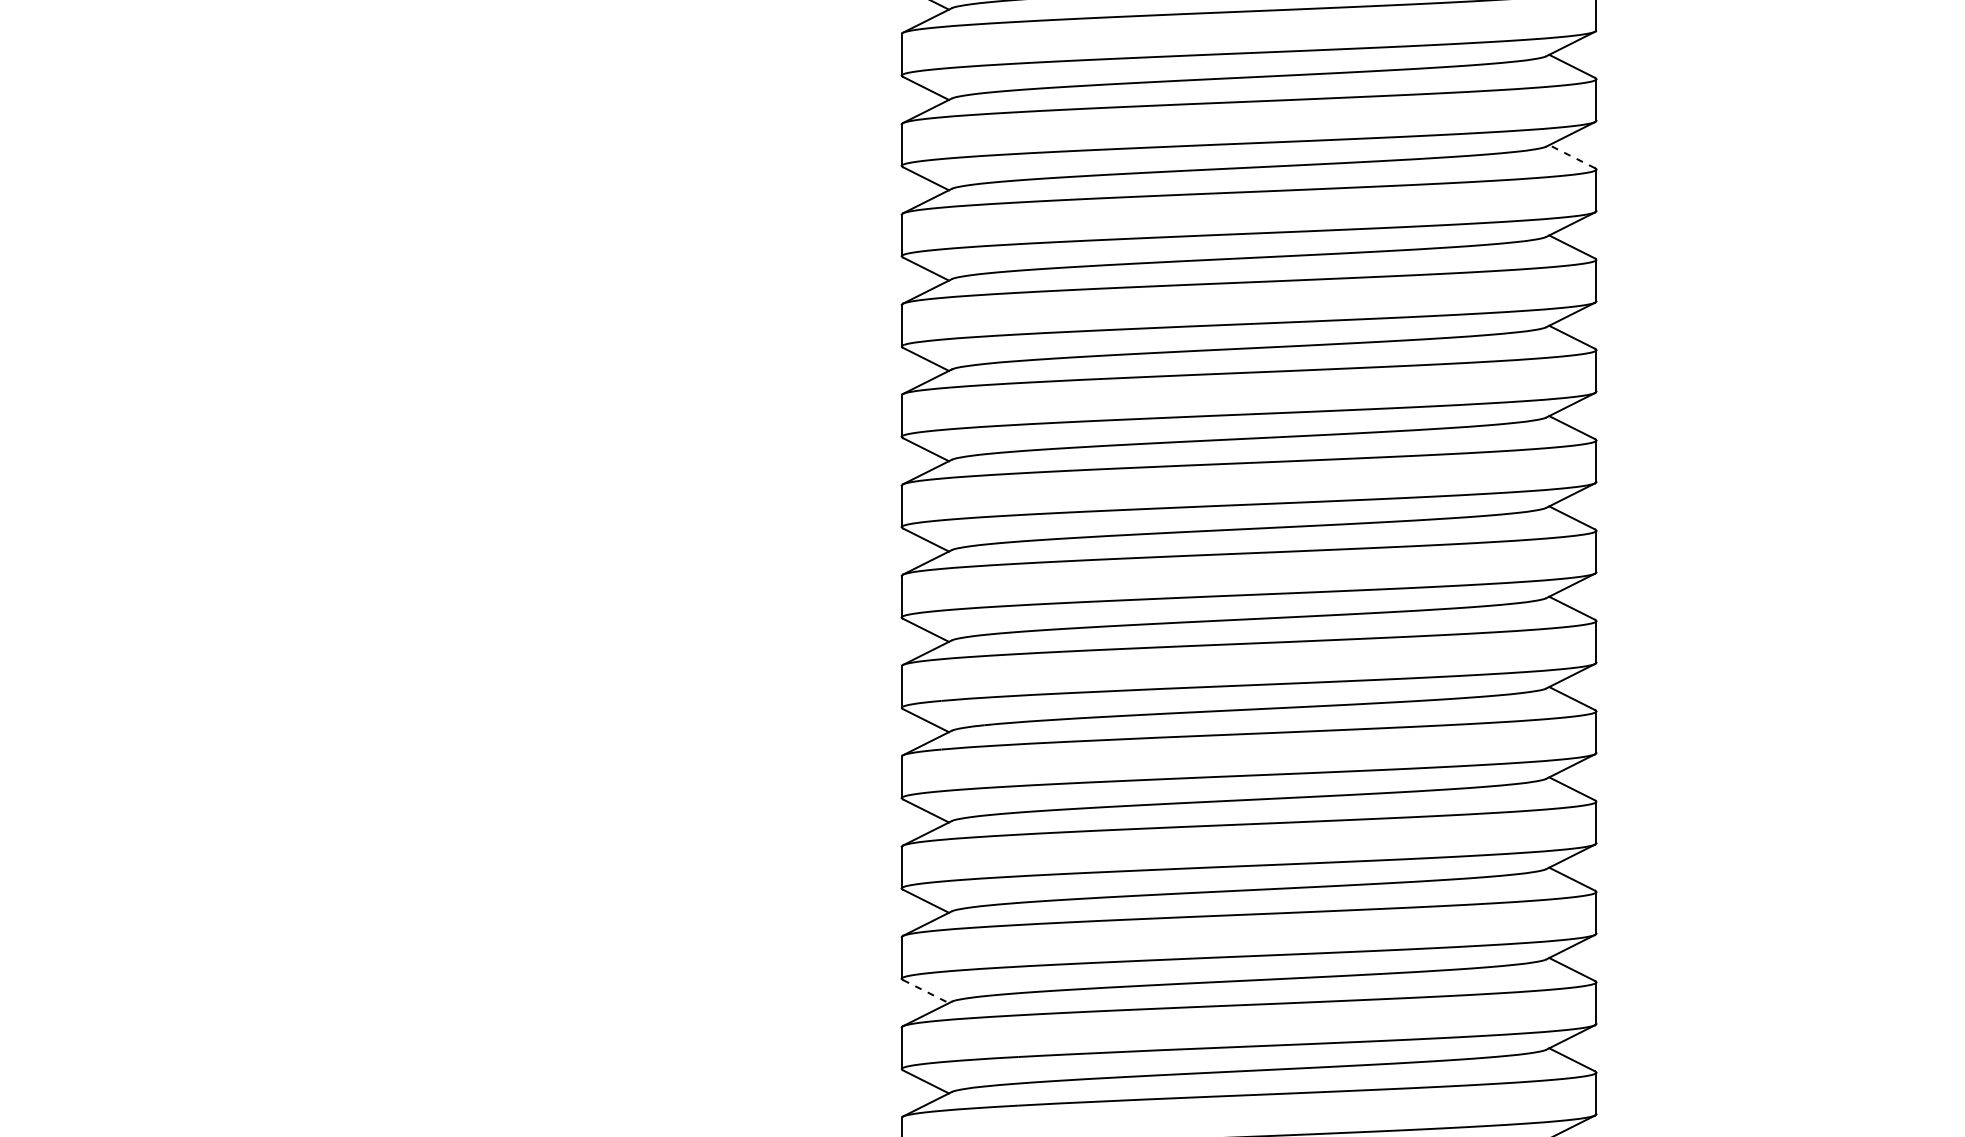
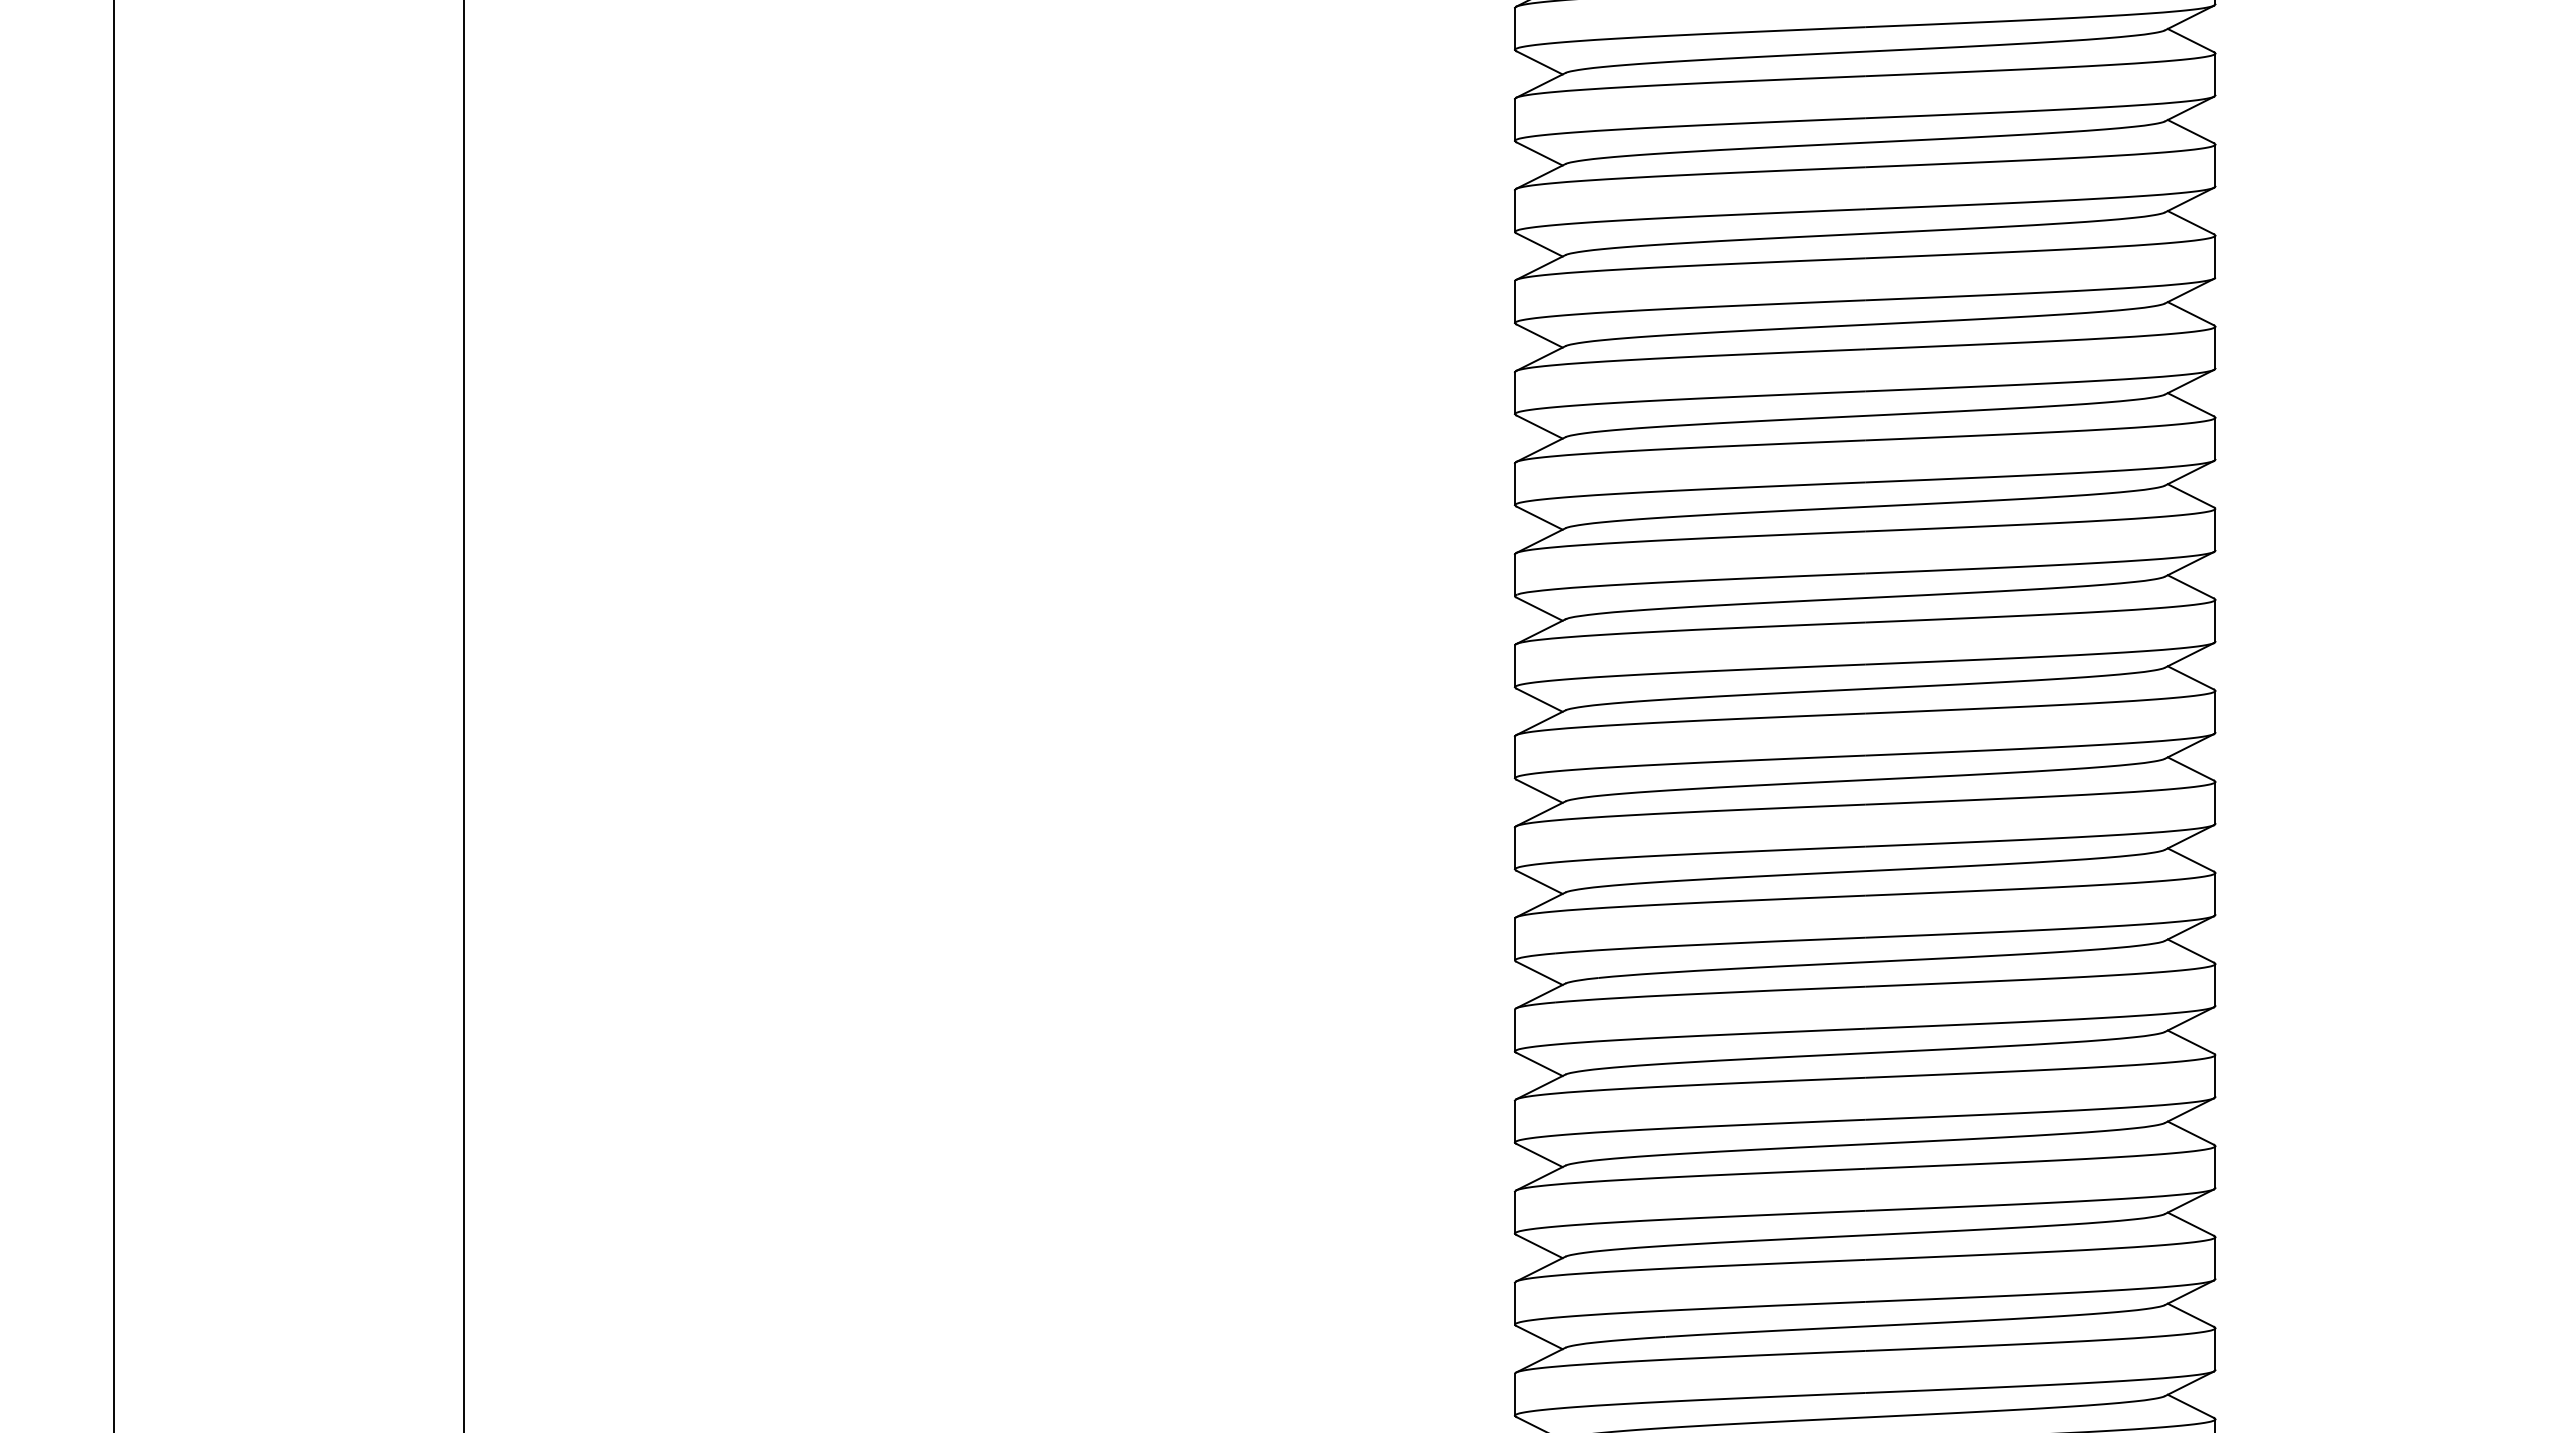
line: (1572, 156) -> (2191, 404), dashed -> solid
line: (926, 991) -> (1539, 1246), dashed -> solid

